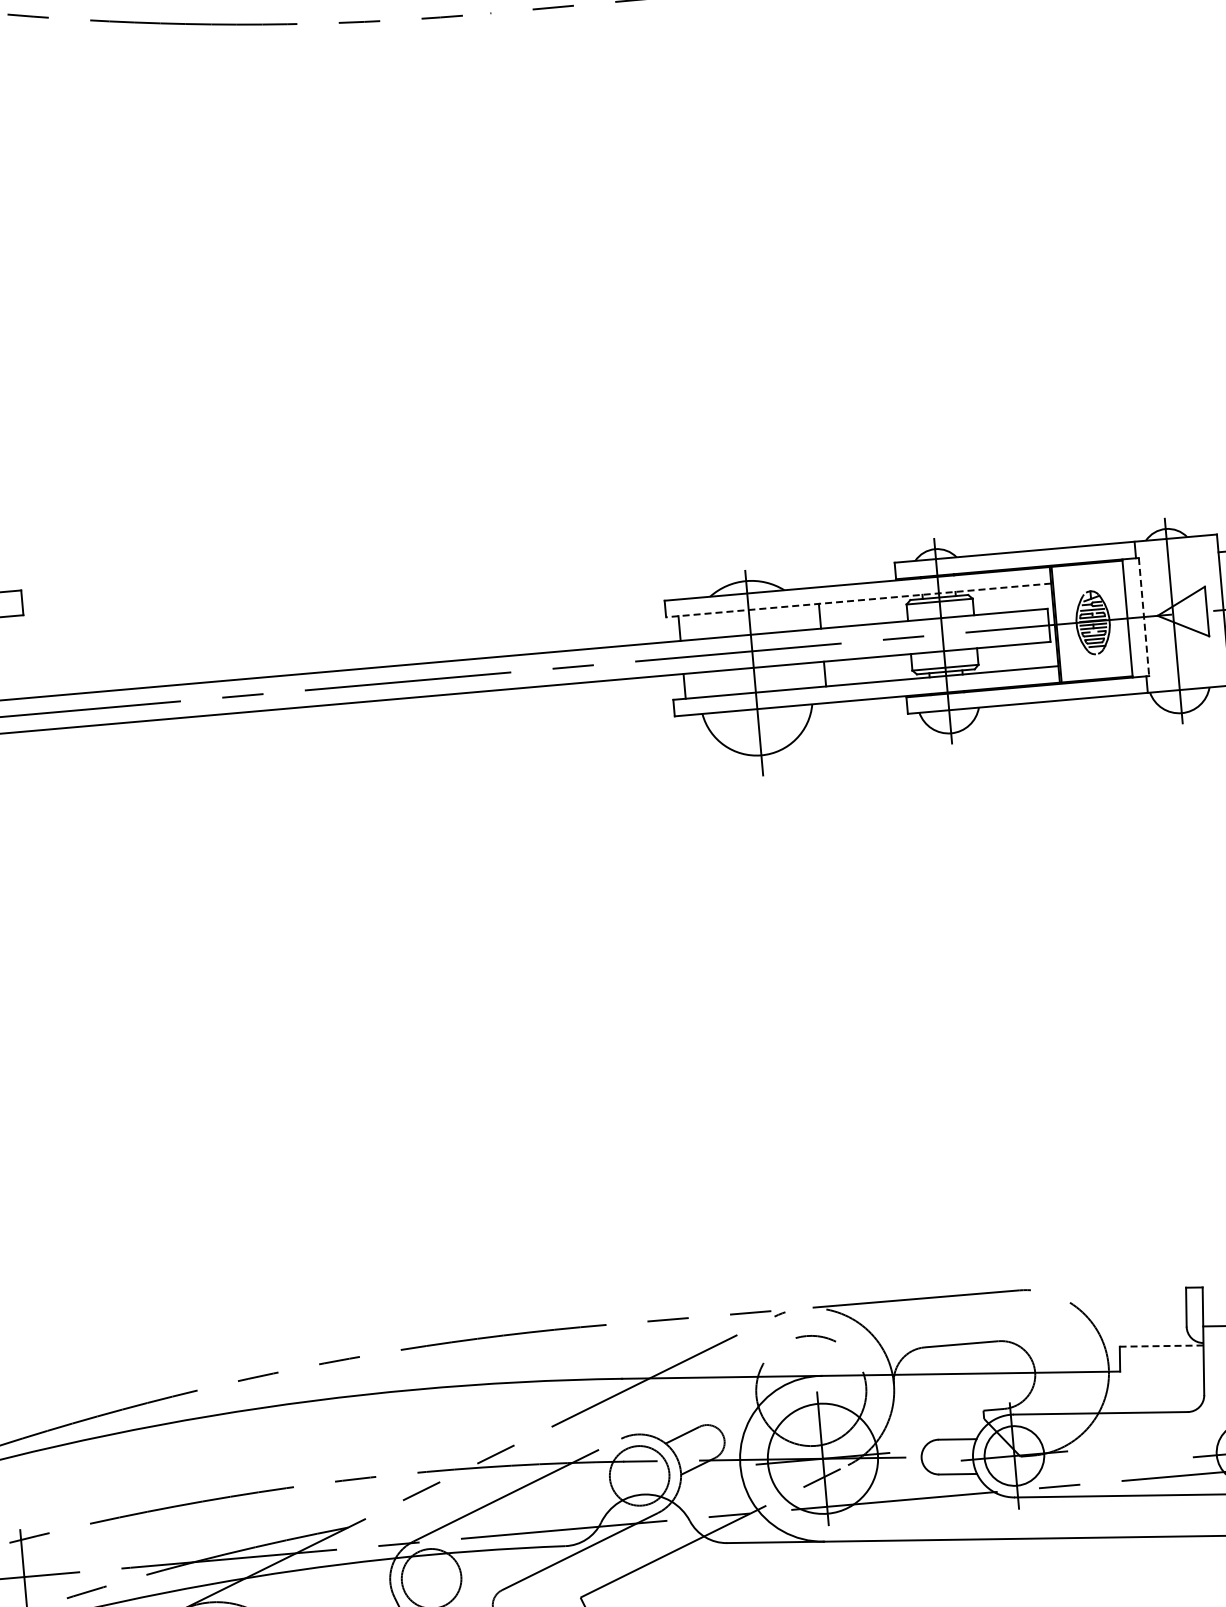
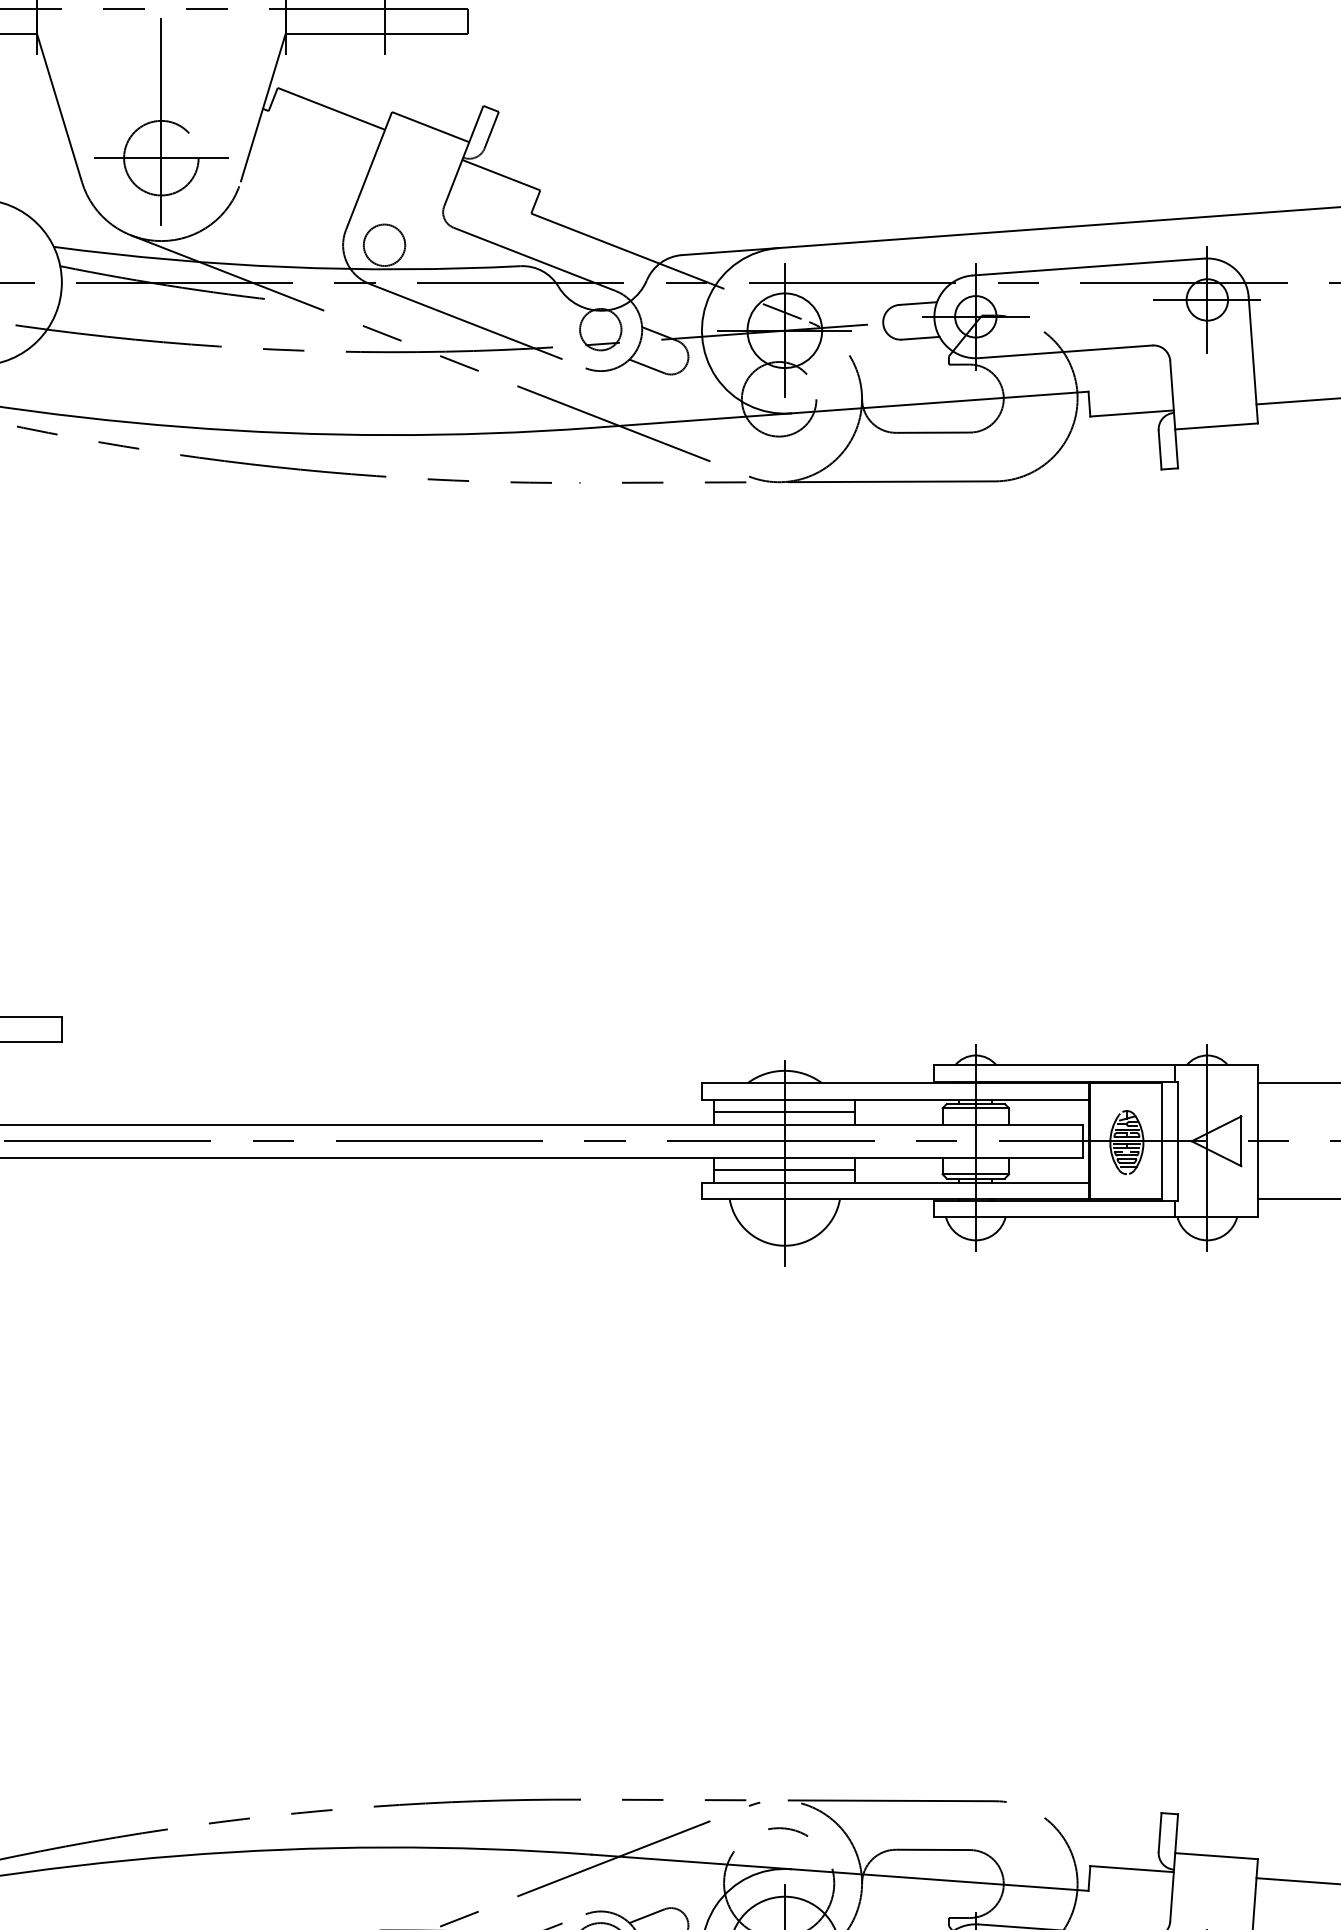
line: (857, 600) -> (894, 1099), dashed -> solid
line: (1144, 617) -> (1178, 1141), dashed -> solid
line: (749, 622) -> (784, 1112), added
line: (754, 680) -> (784, 1170), added
line: (1162, 1346) -> (1132, 1869), dashed -> solid

